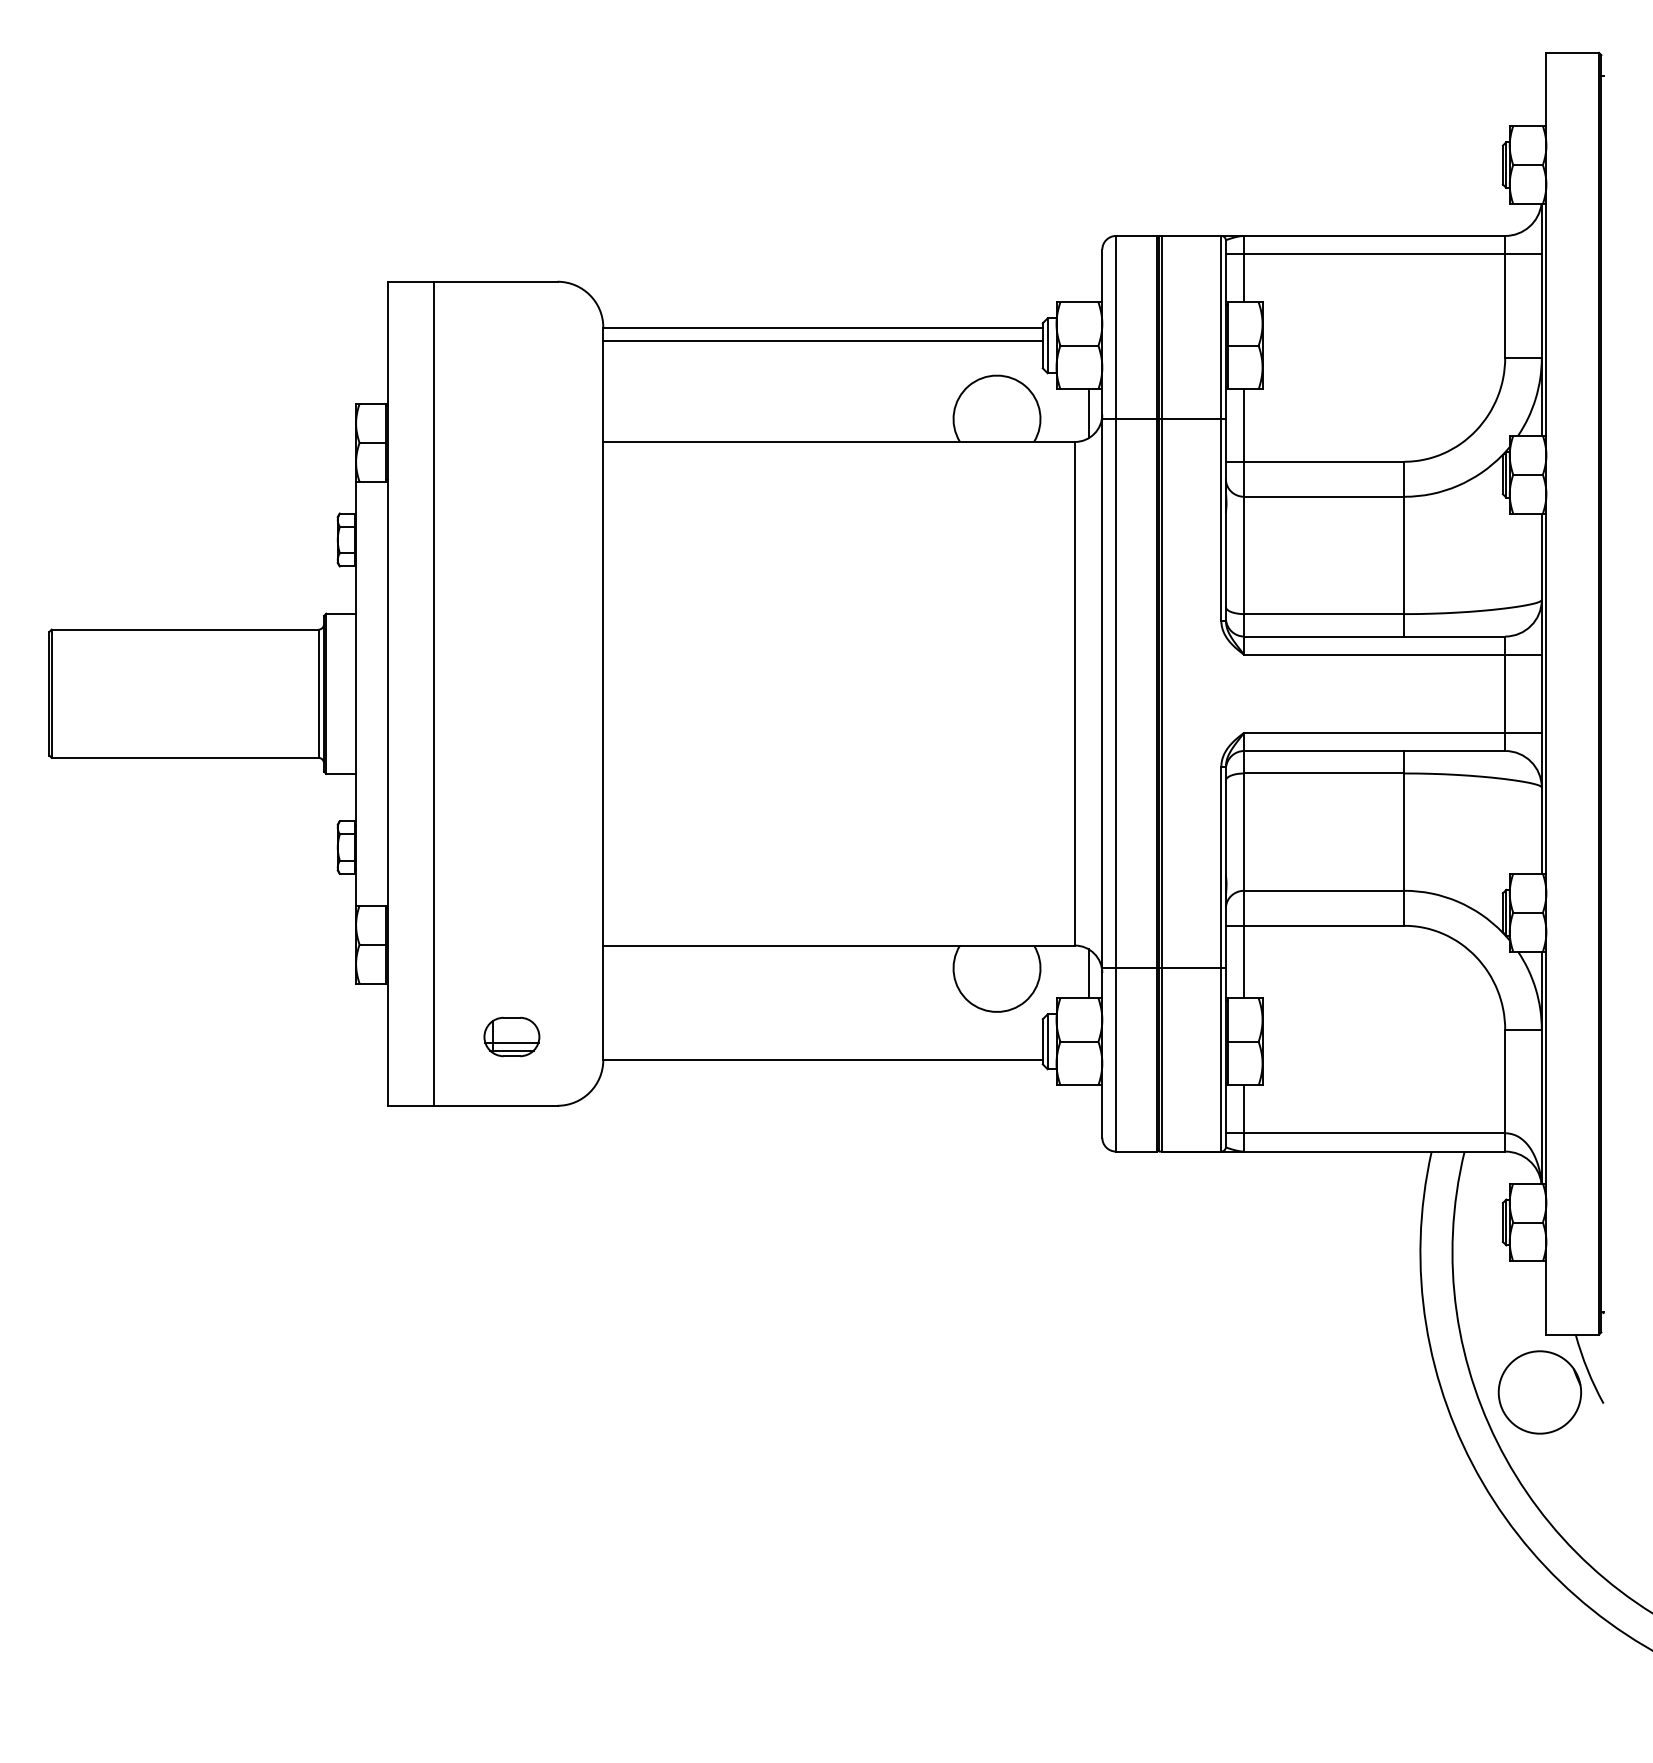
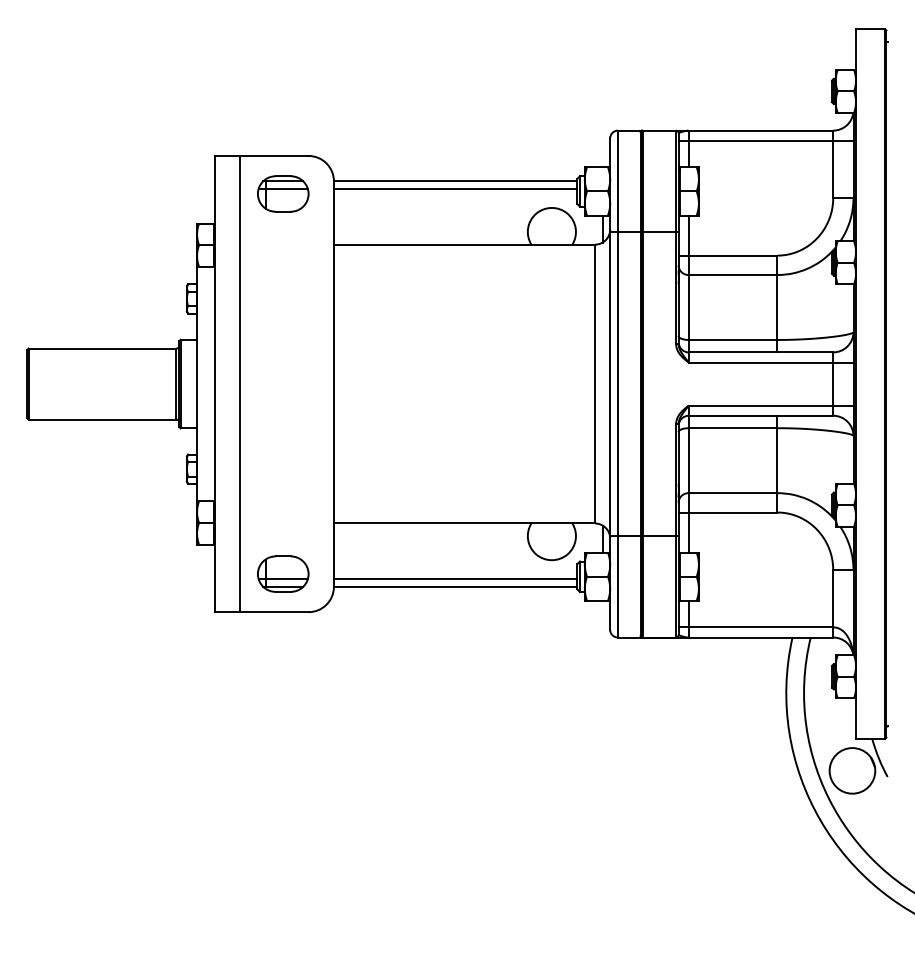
part: (512, 349) -> (283, 193), added
part: (512, 1035) -> (283, 573), size x1.67
line: (822, 1046) -> (455, 579), added

